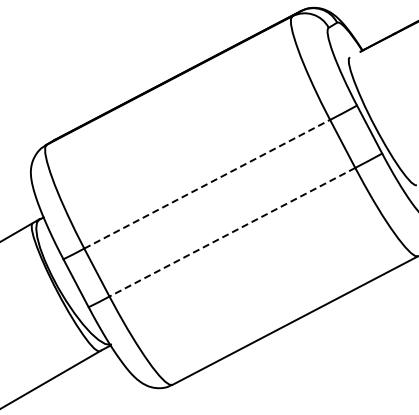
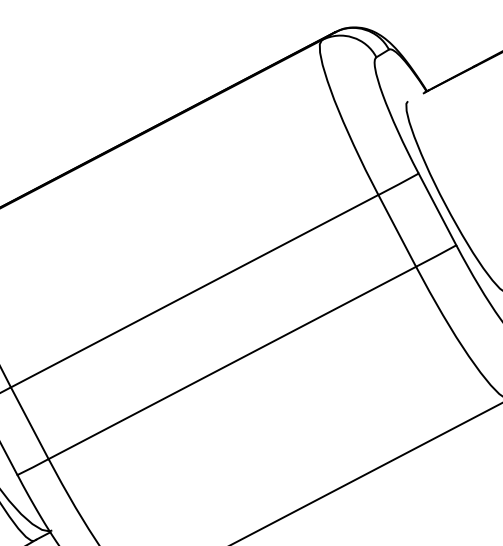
line: (207, 184) -> (195, 291), dashed -> solid
line: (232, 232) -> (232, 363), dashed -> solid

